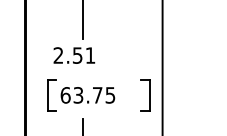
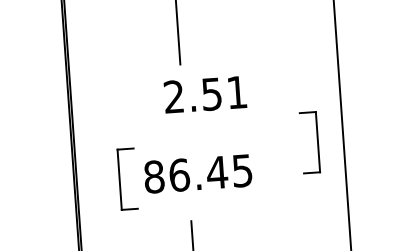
text: (74, 55) -> (205, 94), moved
text: (81, 95) -> (185, 175), 63.75 -> 86.45
part: (145, 95) -> (309, 142), moved

